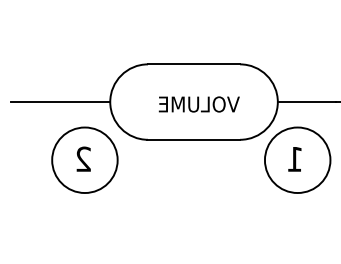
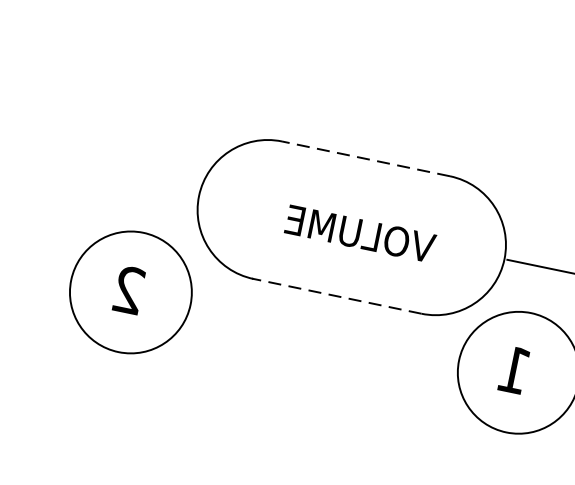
line: (193, 64) -> (364, 158), solid -> dashed
line: (60, 102) -> (108, 177), removed
line: (193, 139) -> (336, 295), solid -> dashed

